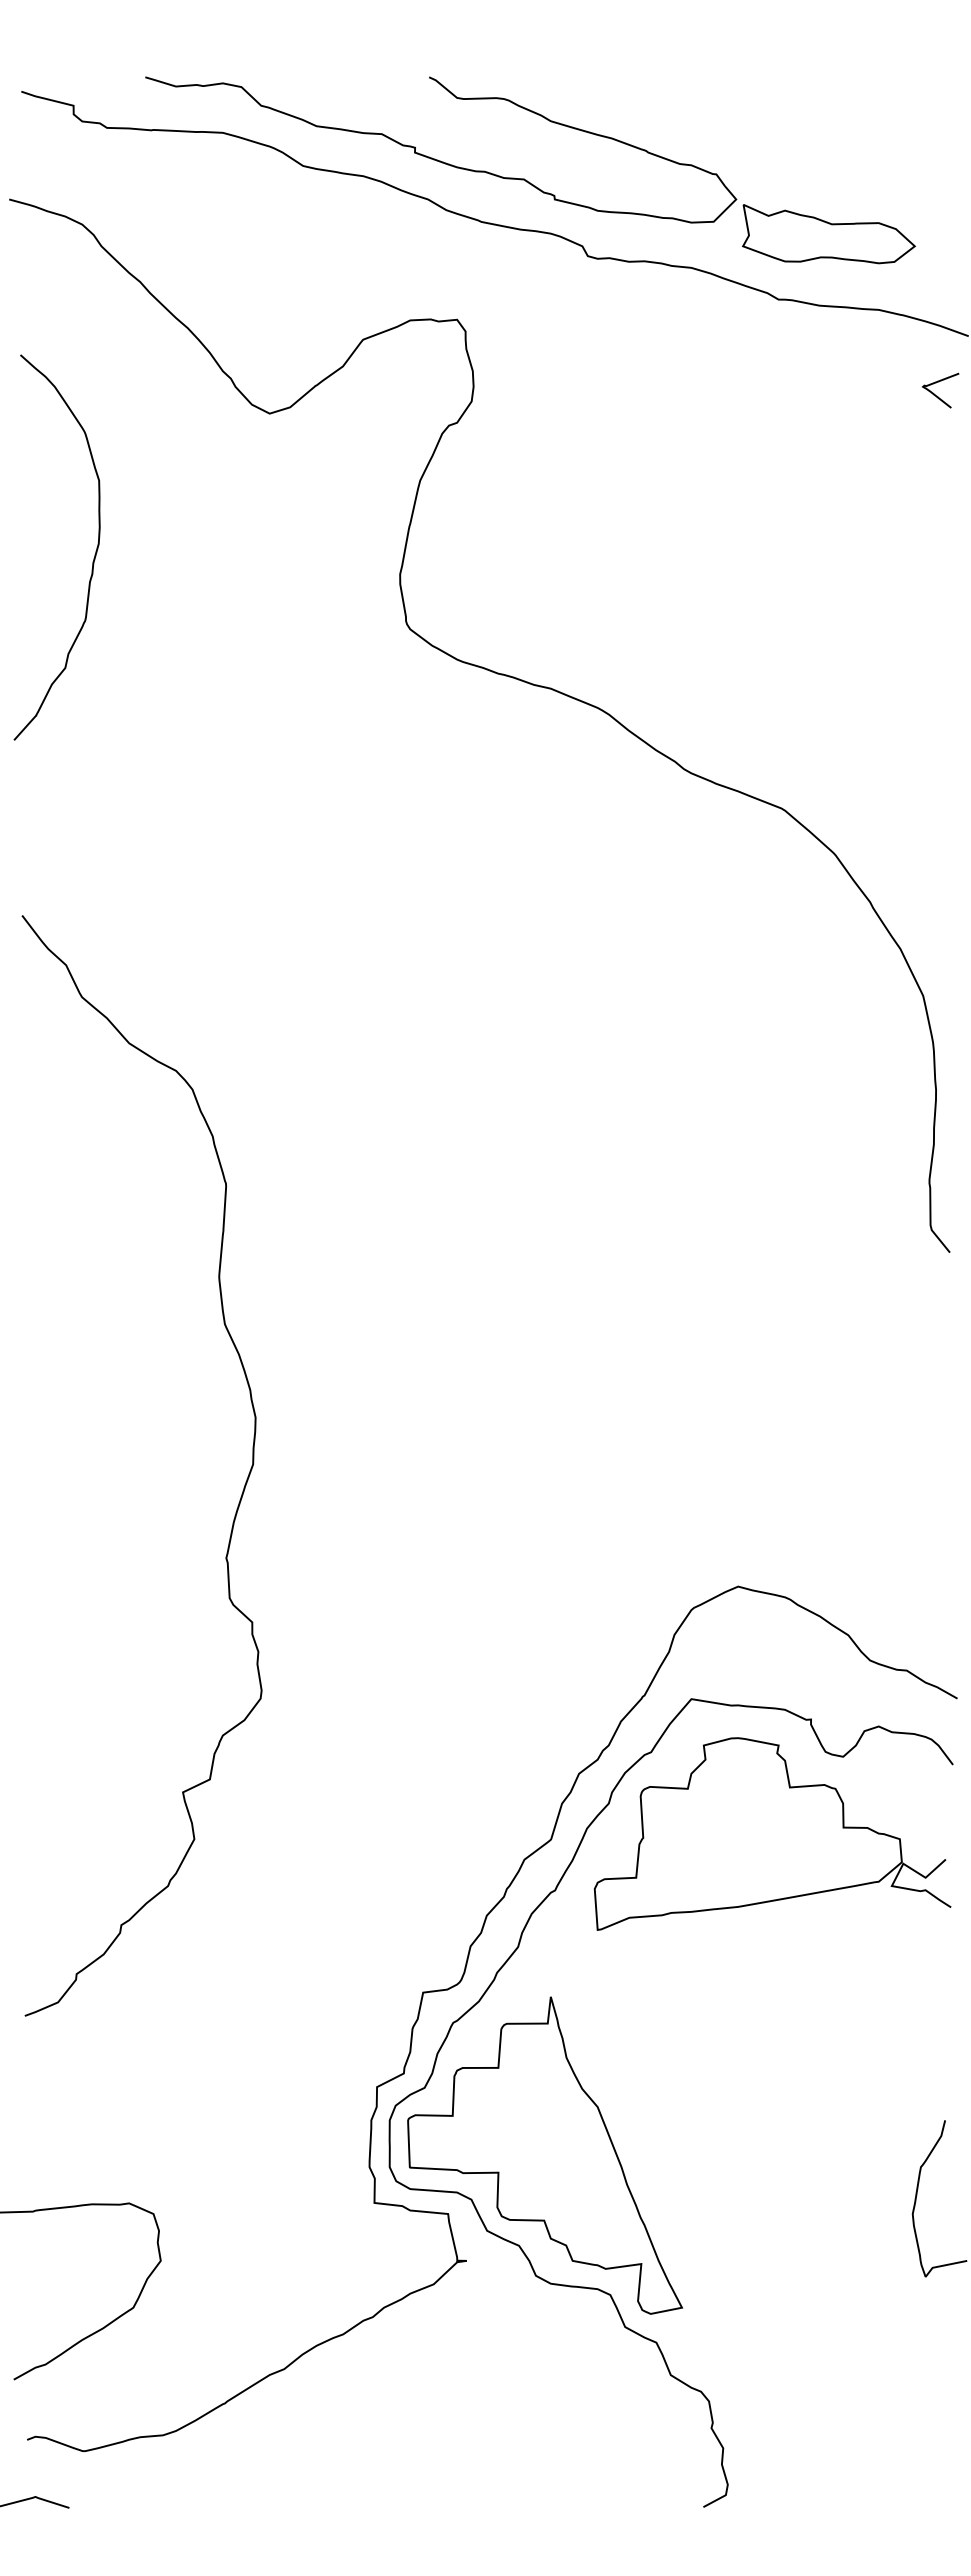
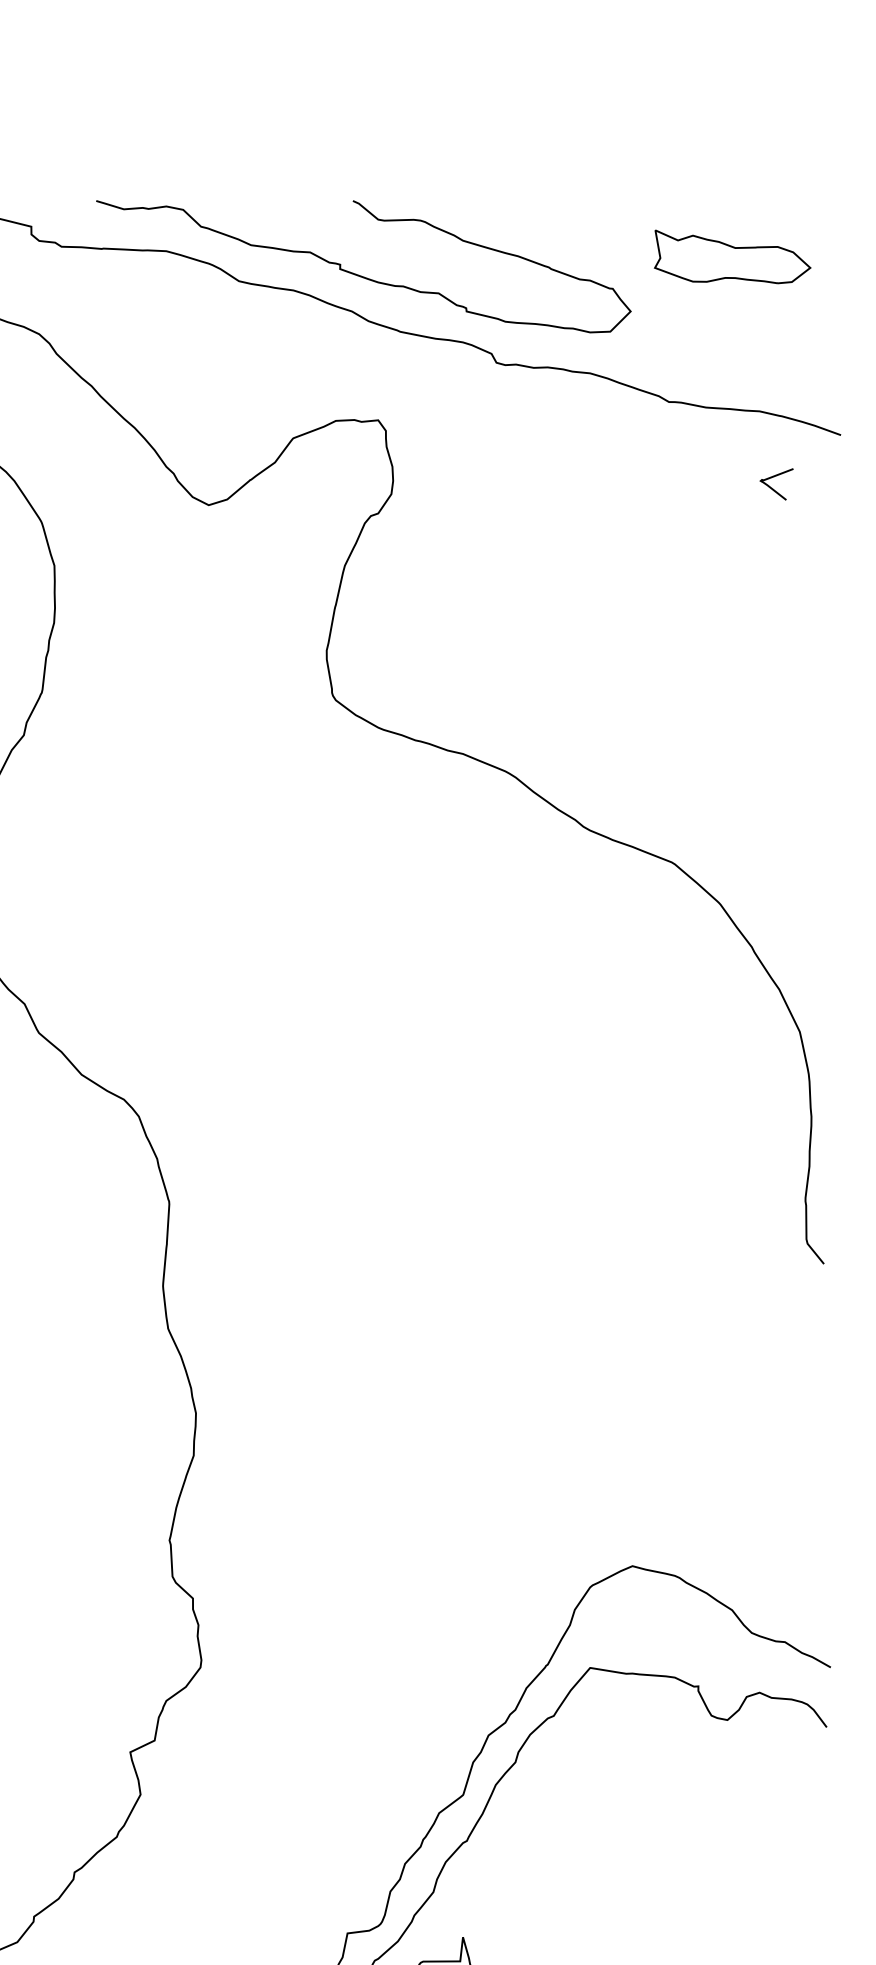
part: (828, 234) -> (732, 257), moved
curve: (937, 395) -> (773, 488), moved
part: (772, 1833) -> (663, 1789), removed

